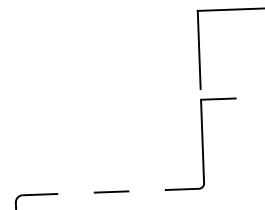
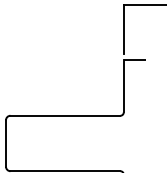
line: (110, 191) -> (65, 115), dashed -> solid

